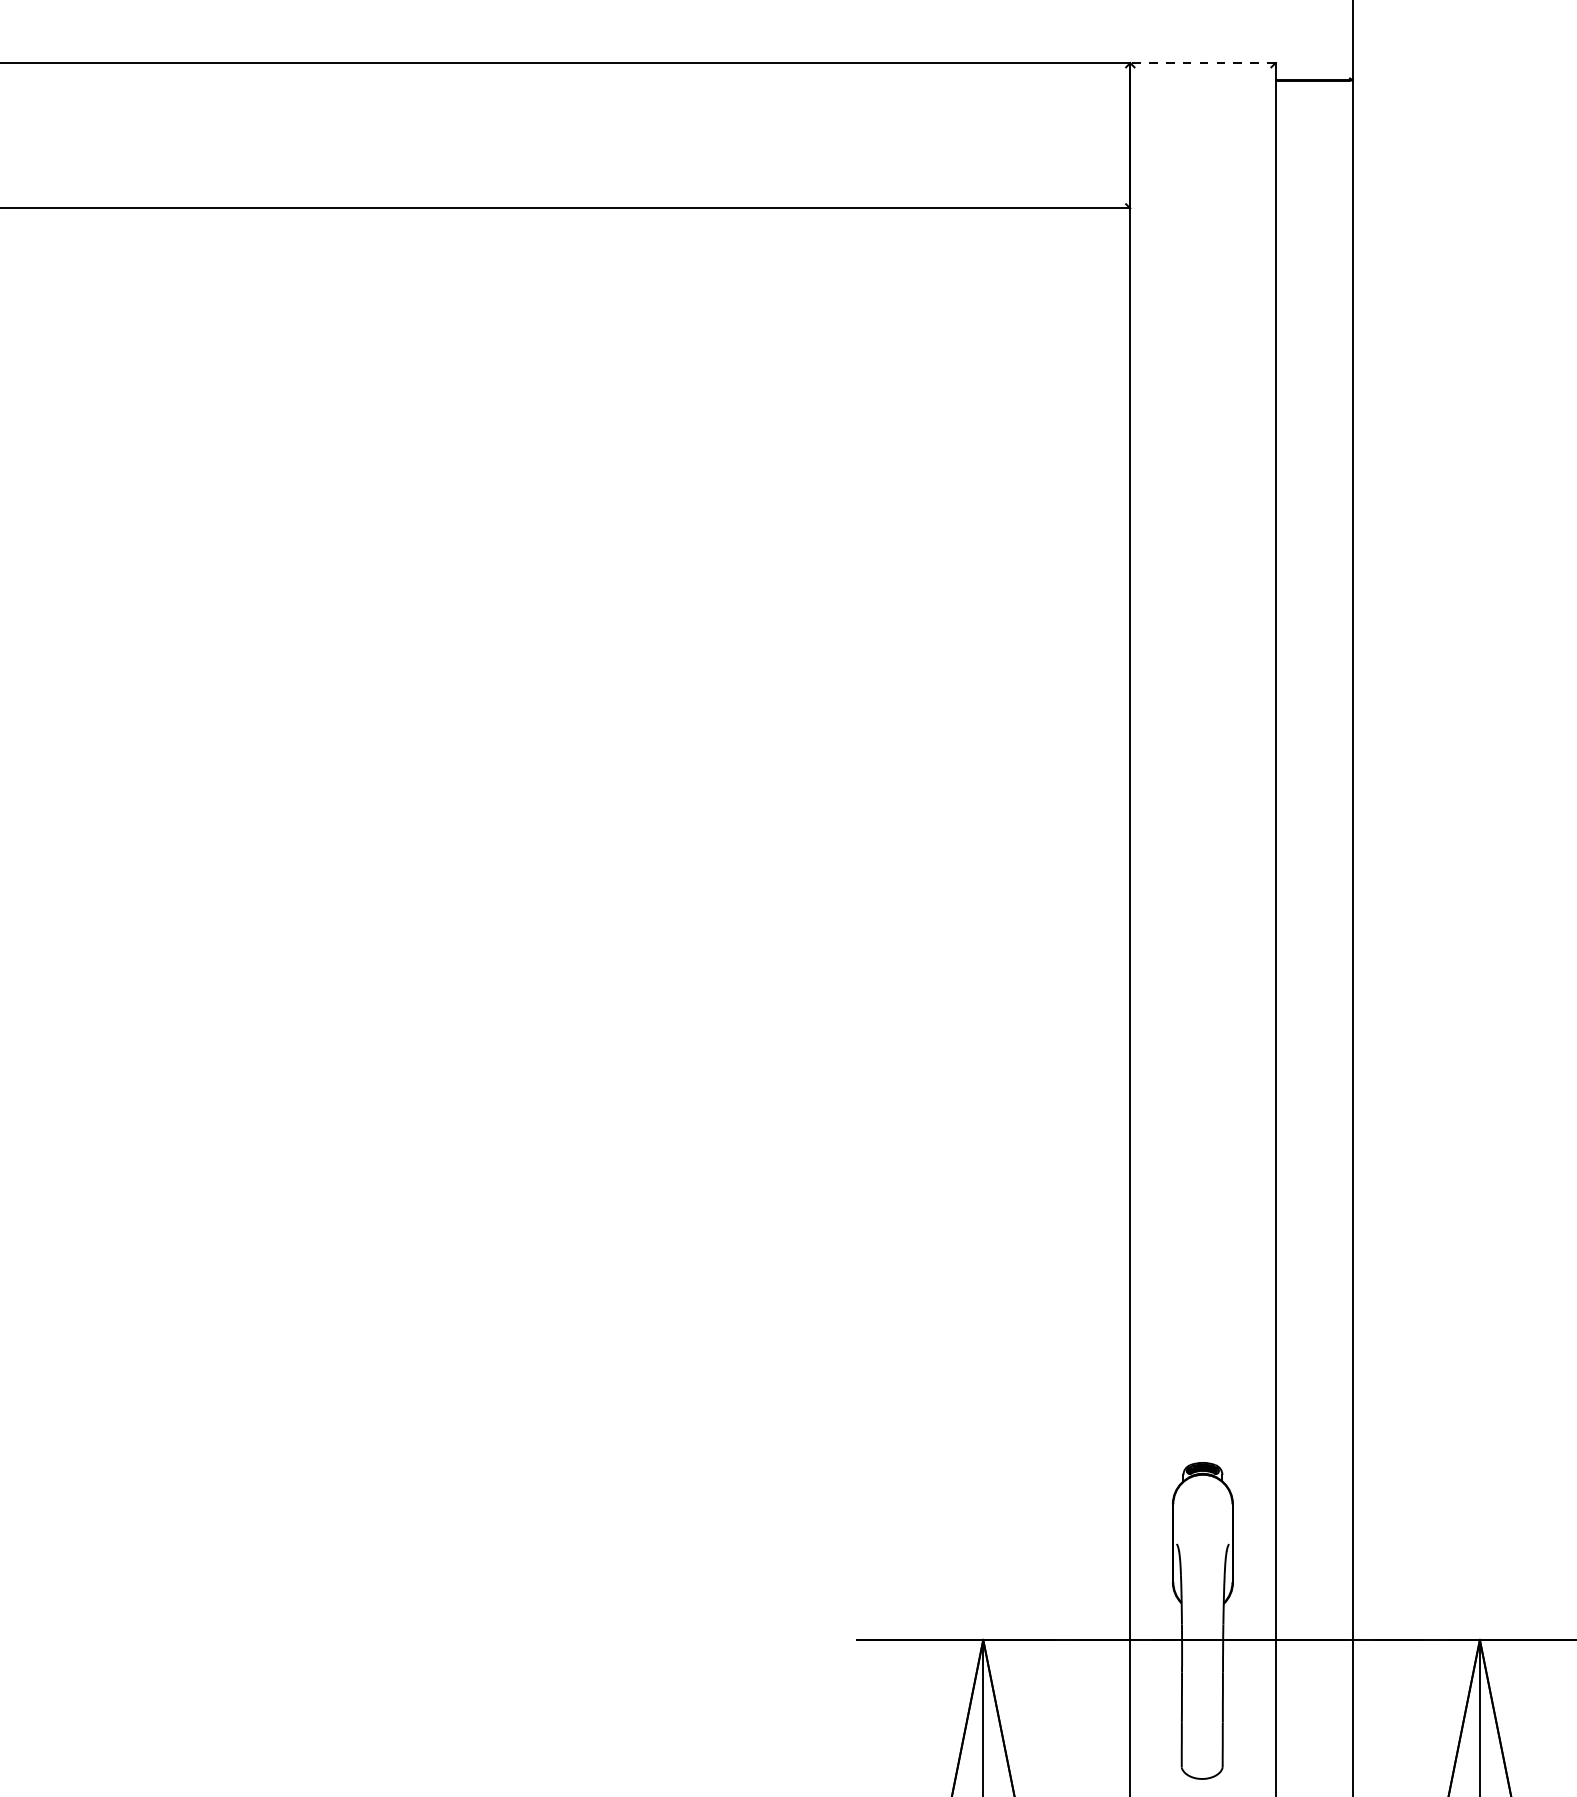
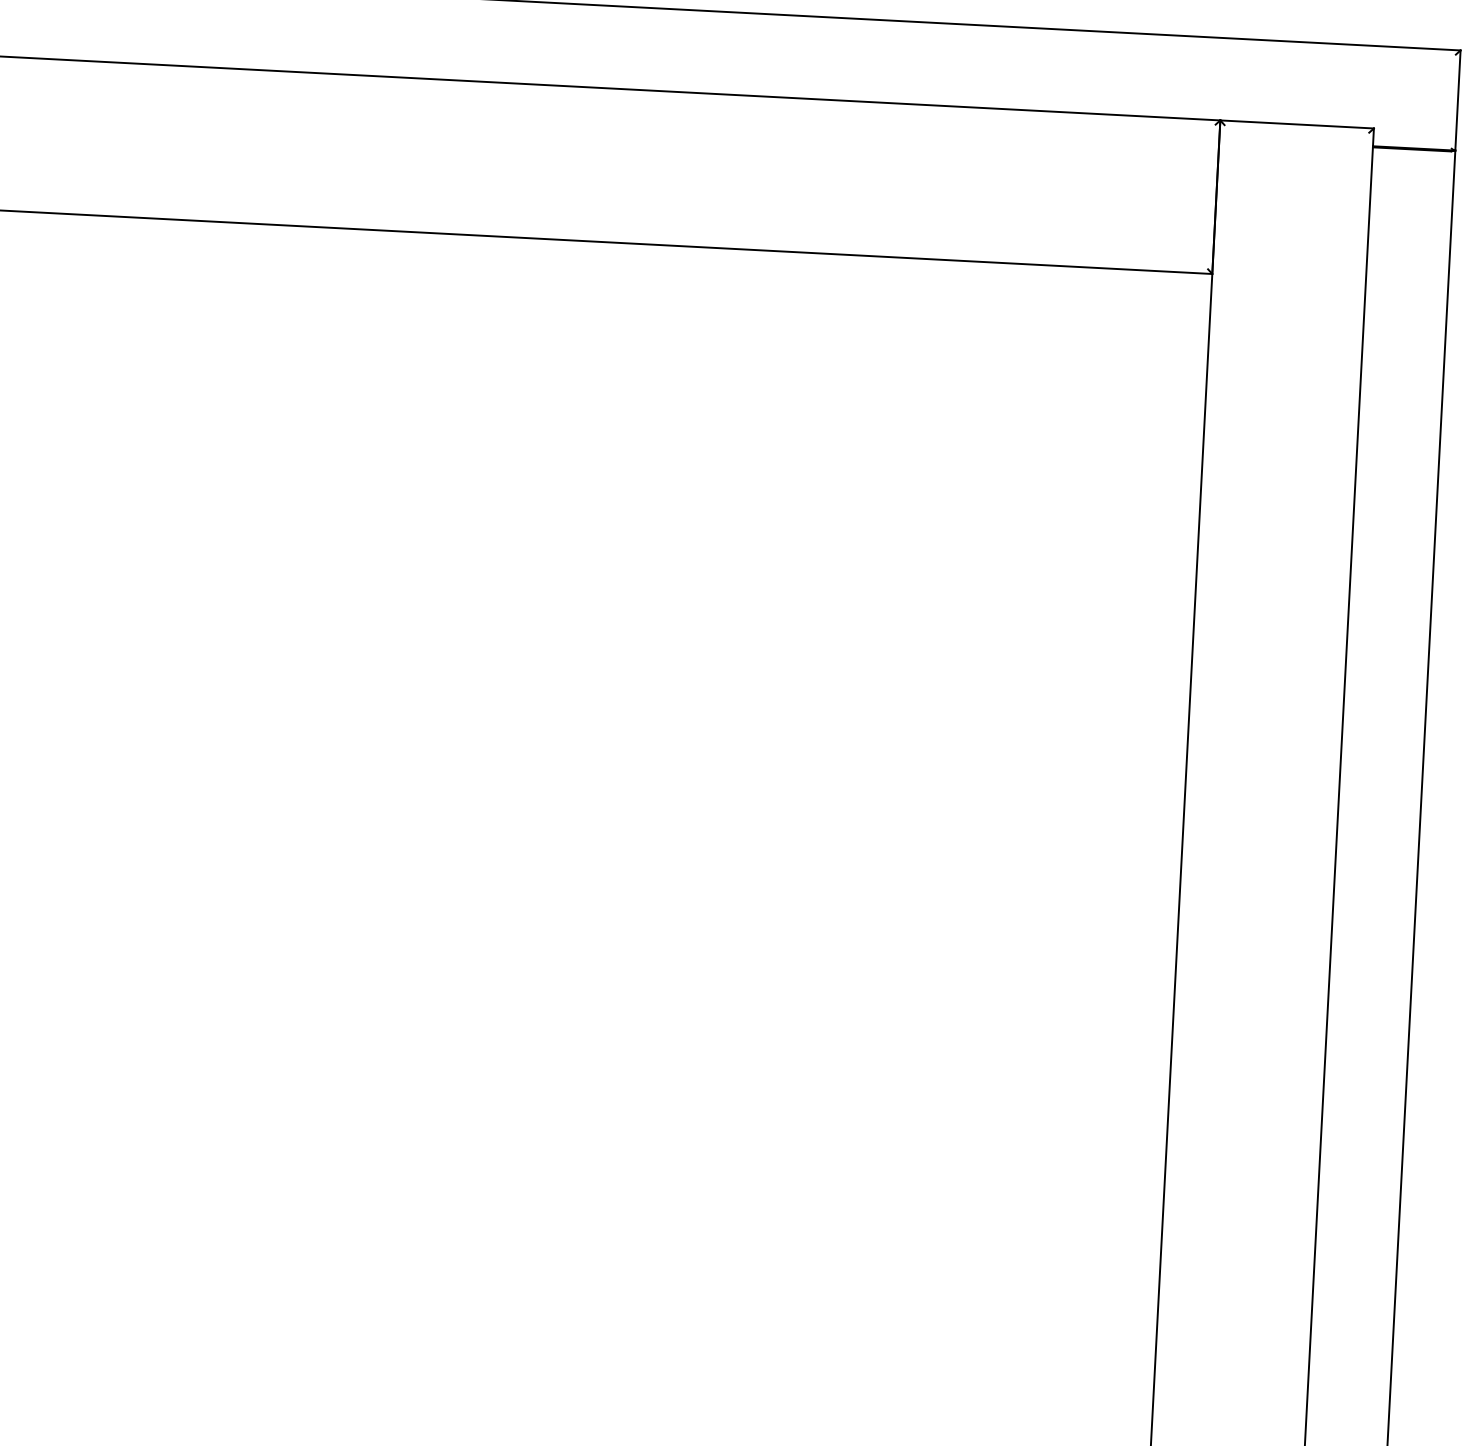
line: (1202, 63) -> (1296, 124), dashed -> solid

